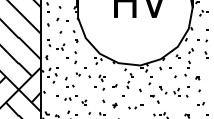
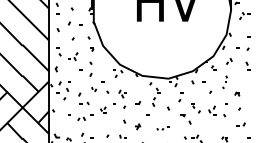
part: (187, 67) -> (224, 81), size x0.7
part: (84, 102) -> (103, 109), moved
part: (135, 107) -> (162, 128), size x0.7

